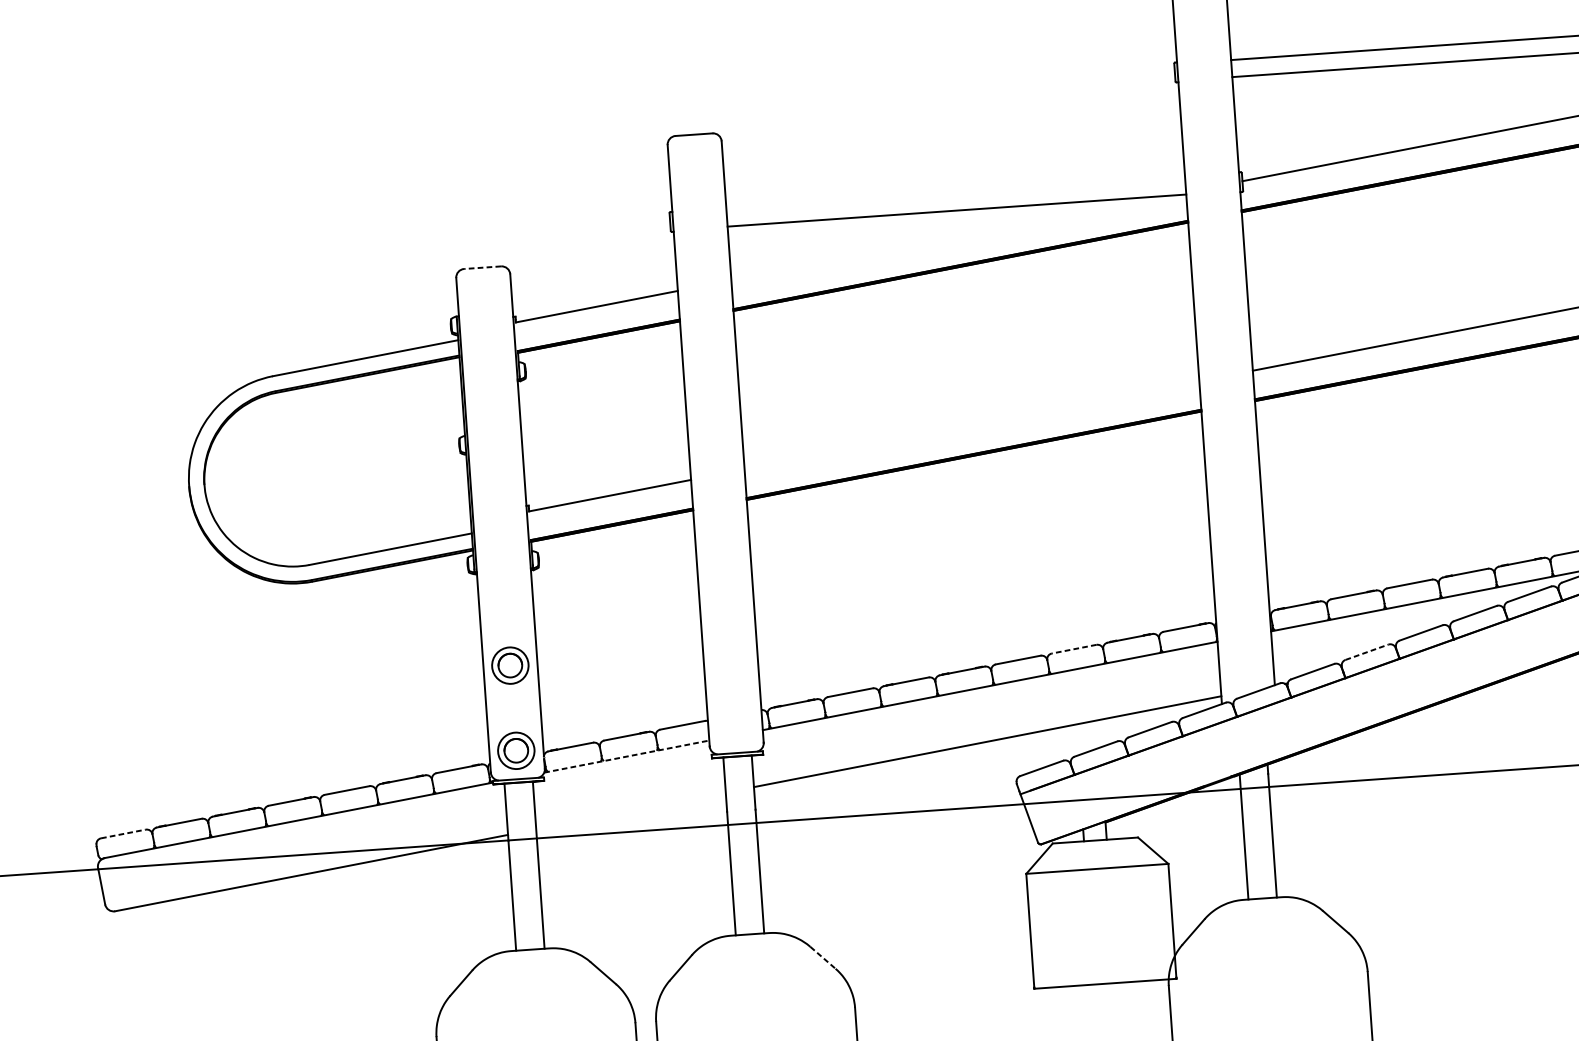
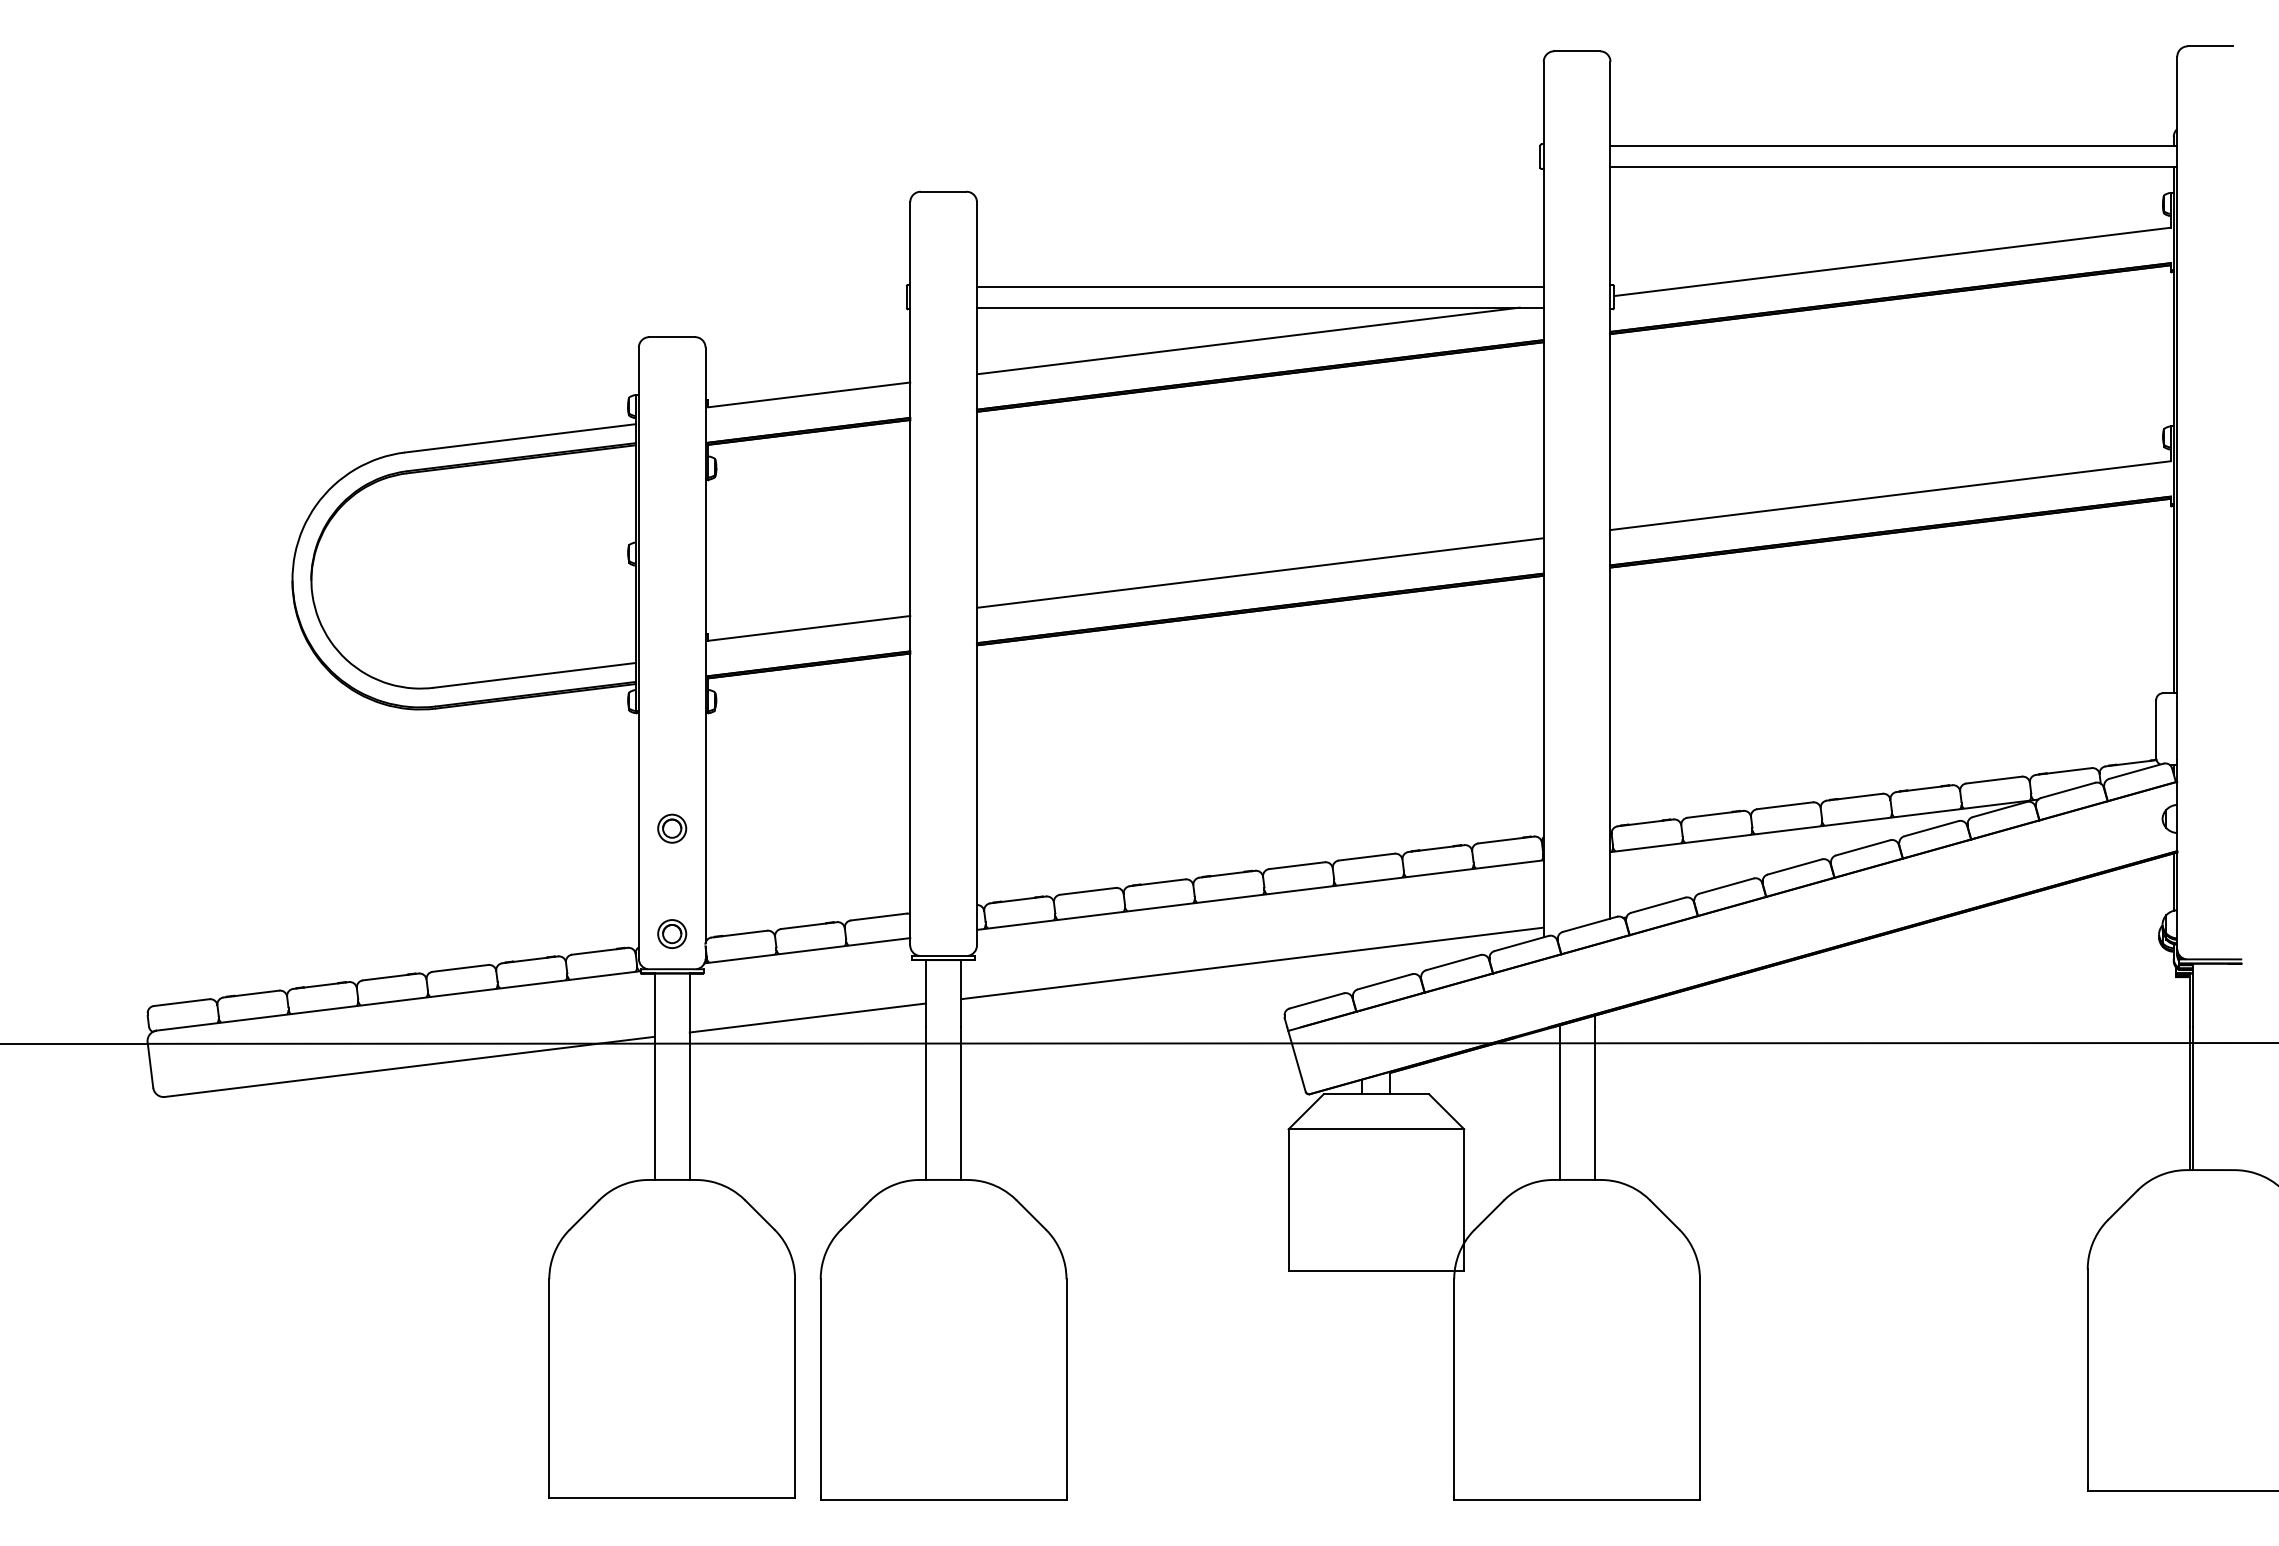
line: (955, 193) -> (1259, 286), added
line: (948, 237) -> (1247, 340), added
line: (482, 267) -> (672, 337), dashed -> solid
line: (971, 424) -> (1259, 572), added
line: (1073, 649) -> (1366, 857), dashed -> solid
line: (1367, 651) -> (1727, 885), dashed -> solid
part: (510, 665) -> (672, 828), size x0.62
part: (516, 750) -> (672, 933), size x0.62
line: (626, 756) -> (807, 950), dashed -> solid
line: (630, 810) -> (807, 1017), added
line: (124, 833) -> (182, 1002), dashed -> solid
line: (823, 958) -> (1031, 1215), dashed -> solid

